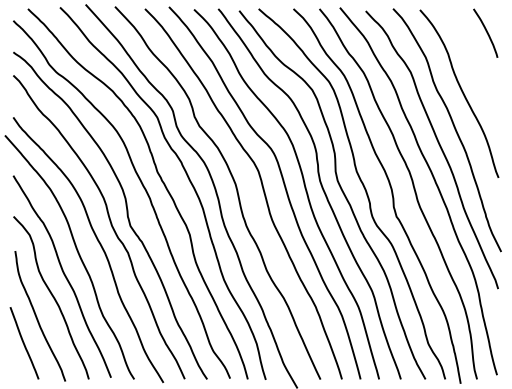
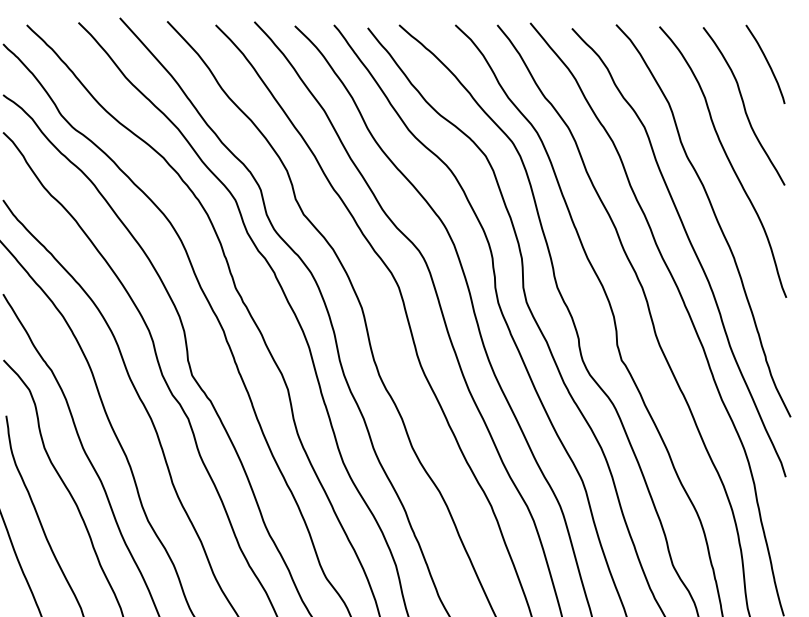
curve: (472, 59) -> (744, 106), added

